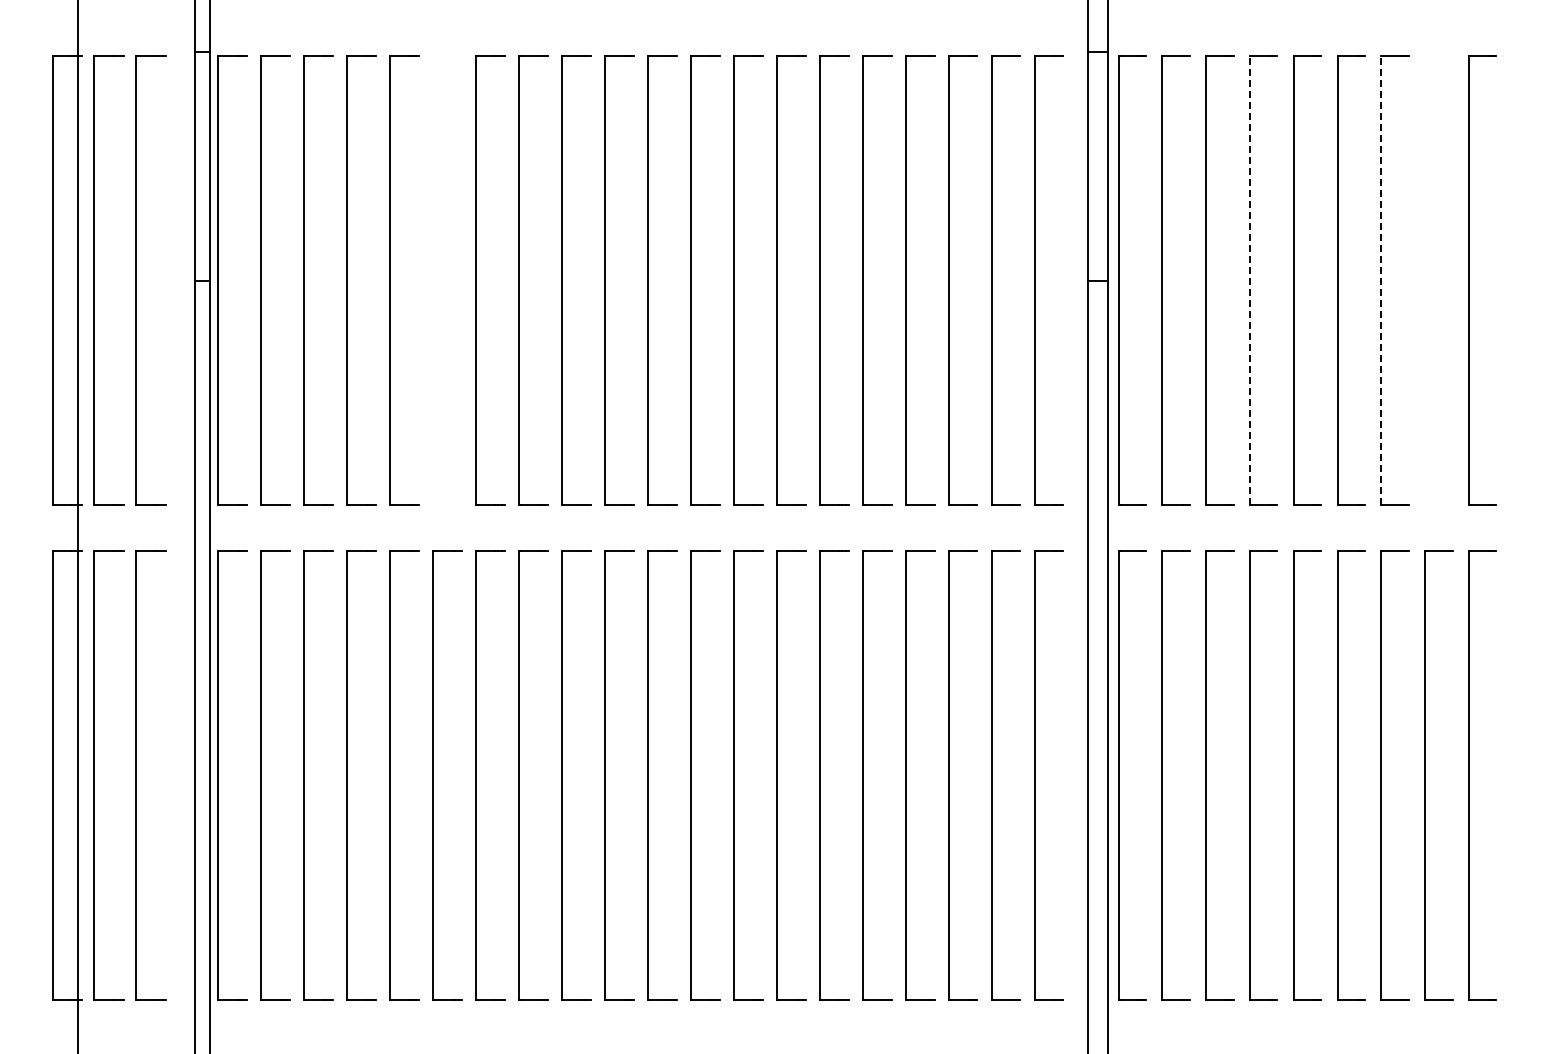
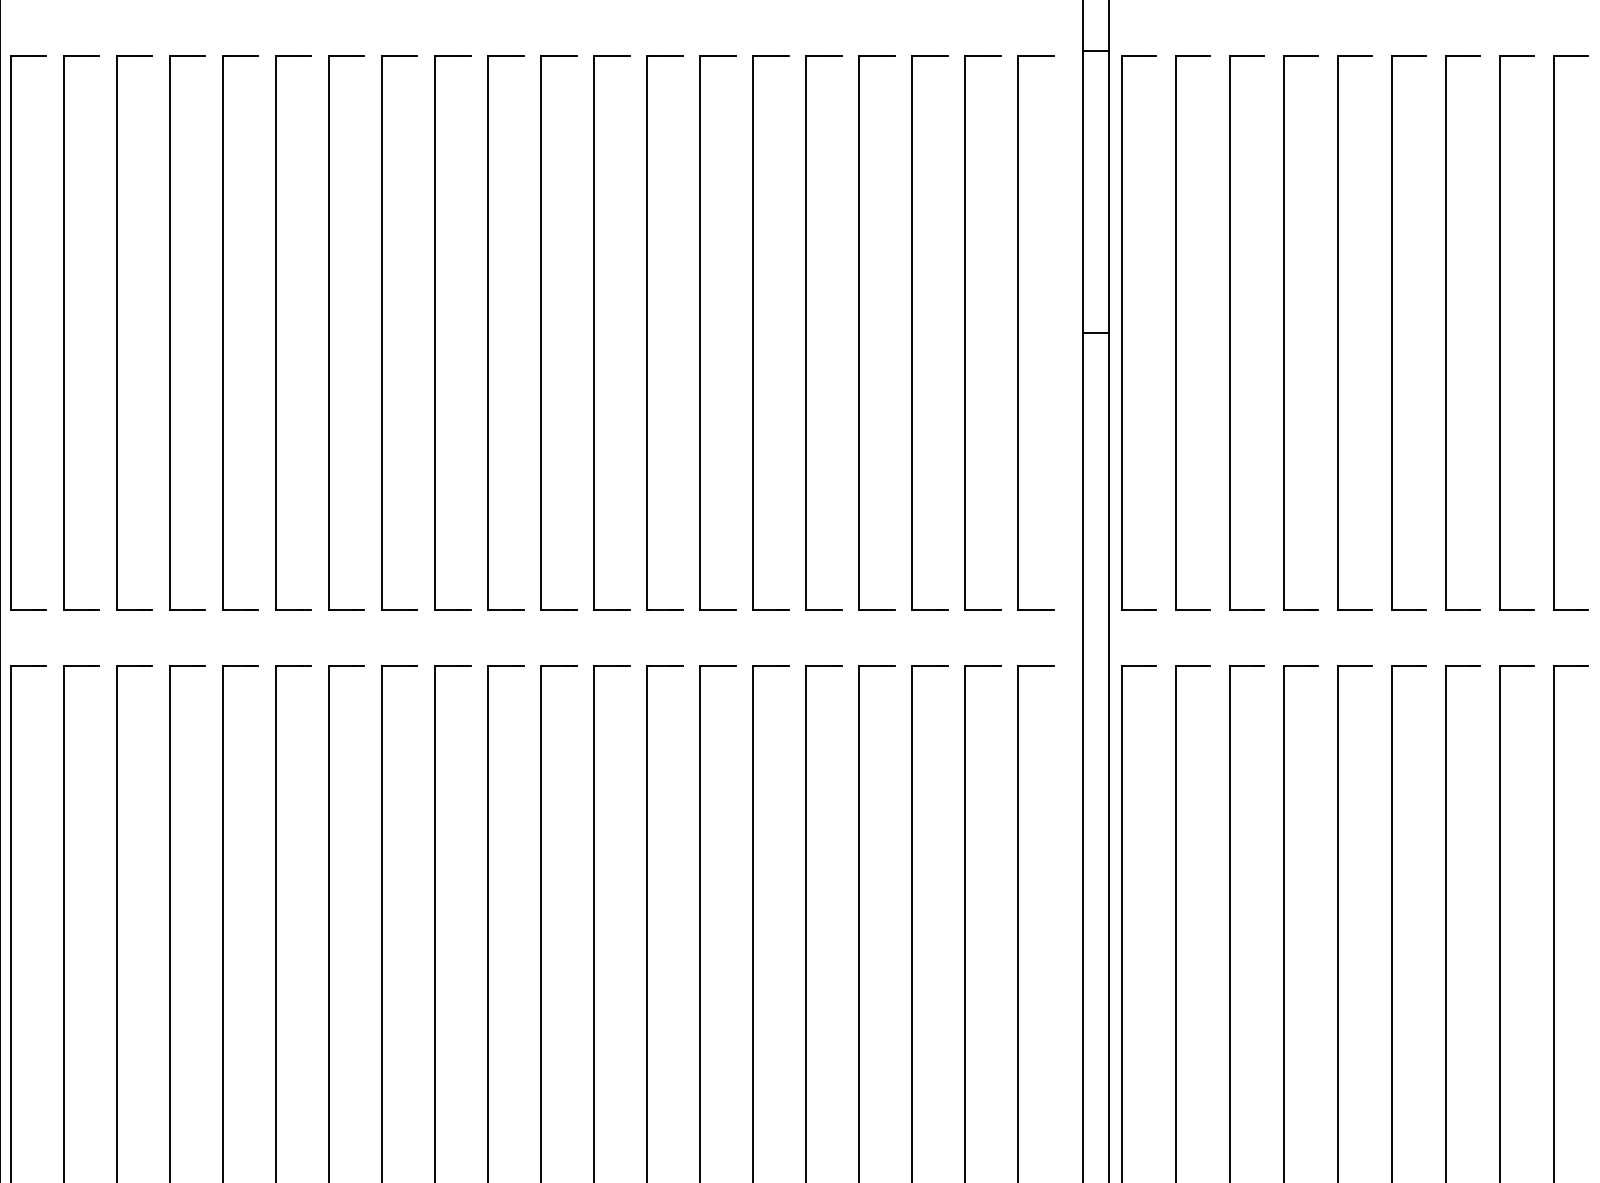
part: (433, 280) -> (276, 332), added
line: (1250, 280) -> (1284, 332), dashed -> solid
line: (1381, 280) -> (1446, 332), dashed -> solid
part: (1425, 280) -> (1500, 332), added

